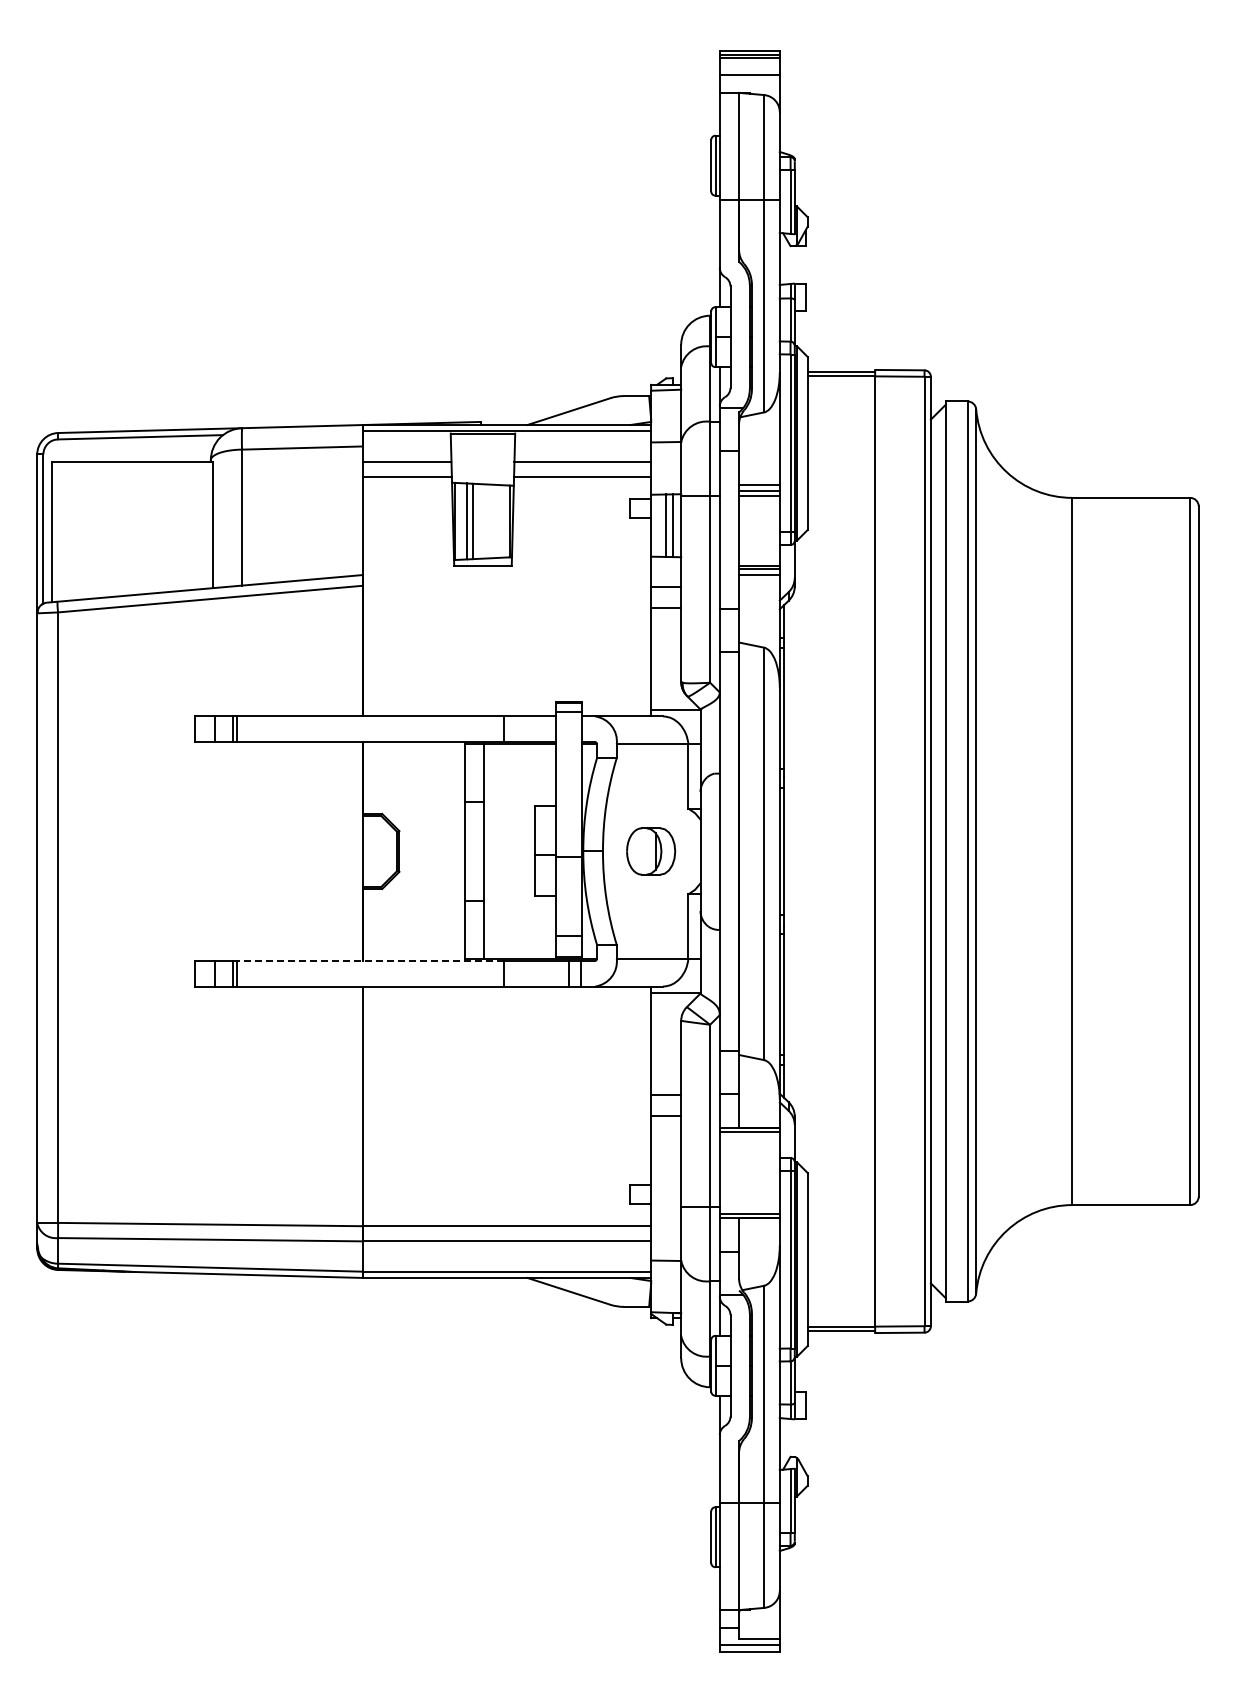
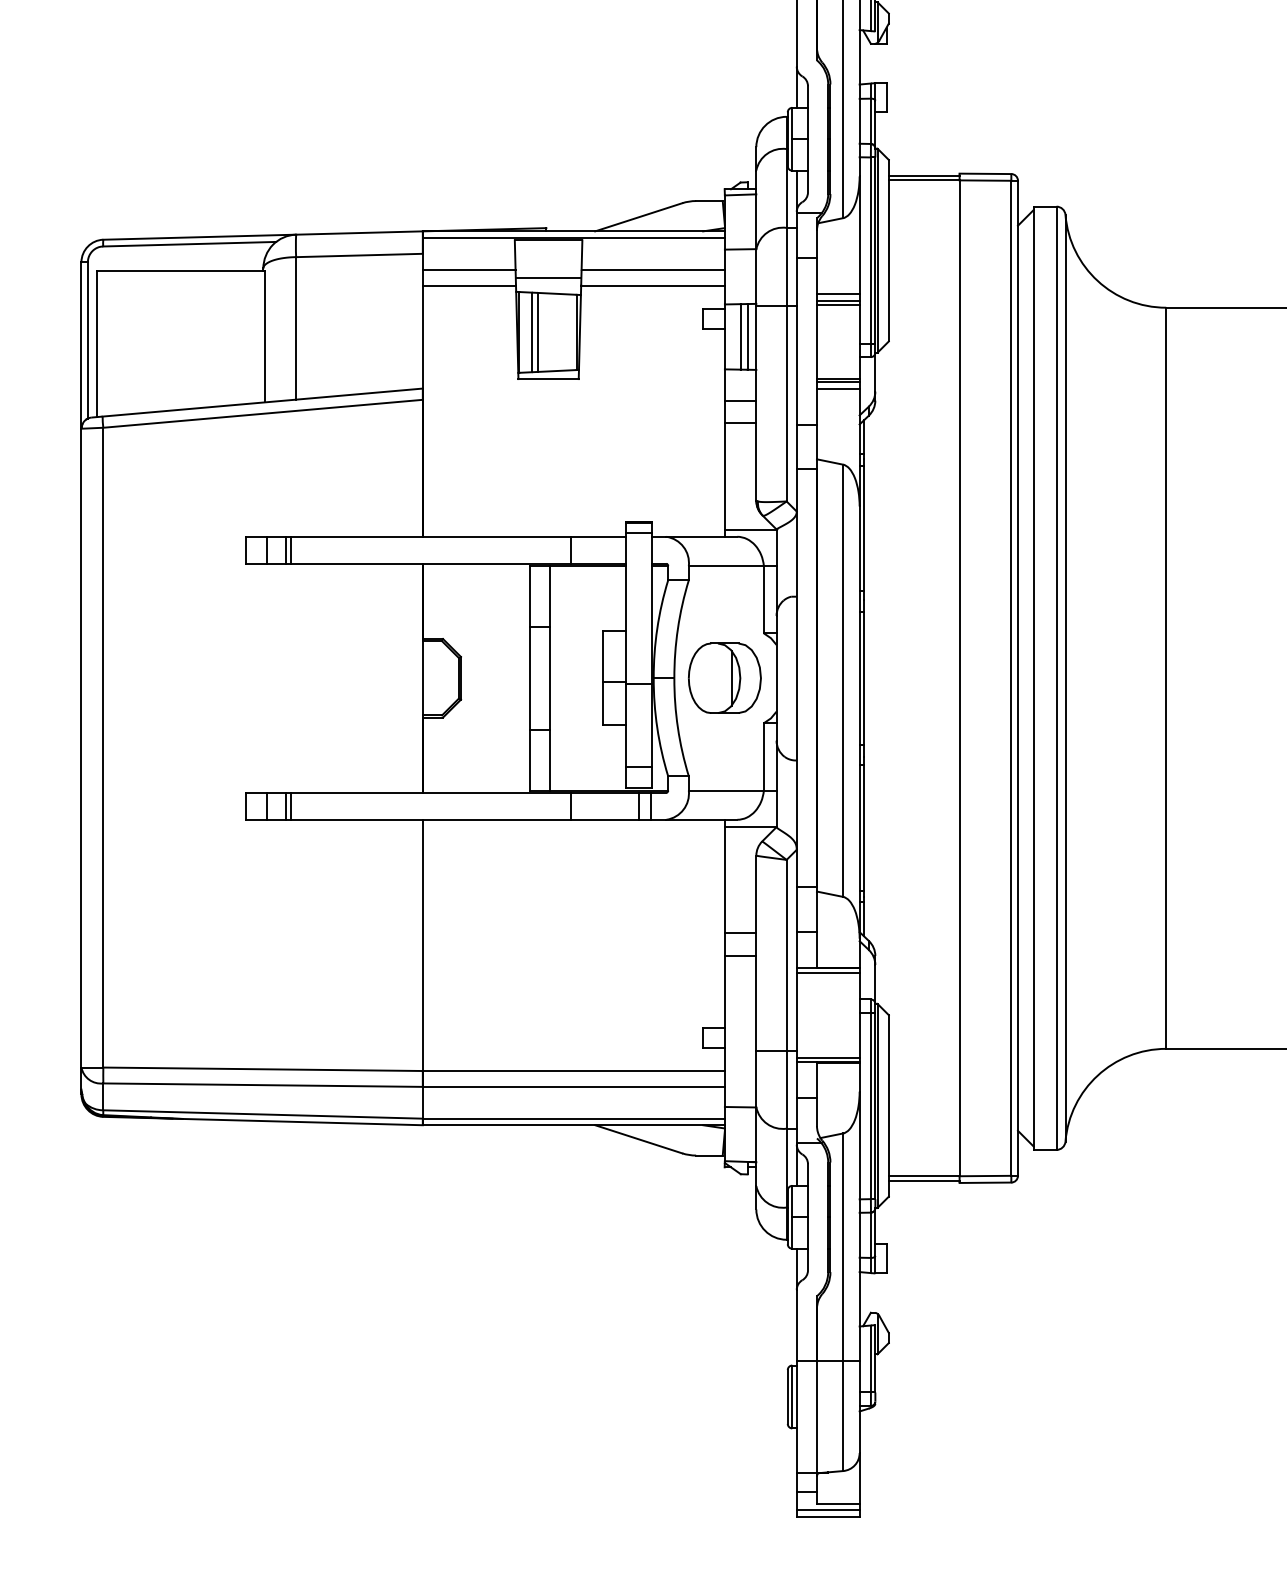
line: (482, 469) -> (548, 277), added
part: (650, 851) -> (724, 678), size x1.43
line: (370, 960) -> (430, 792), dashed -> solid

